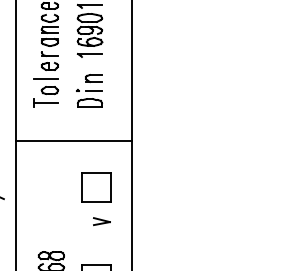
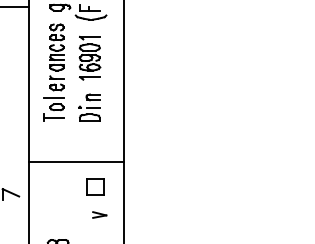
line: (73, 140) -> (76, 161), moved
part: (95, 186) -> (94, 186), size x0.7

